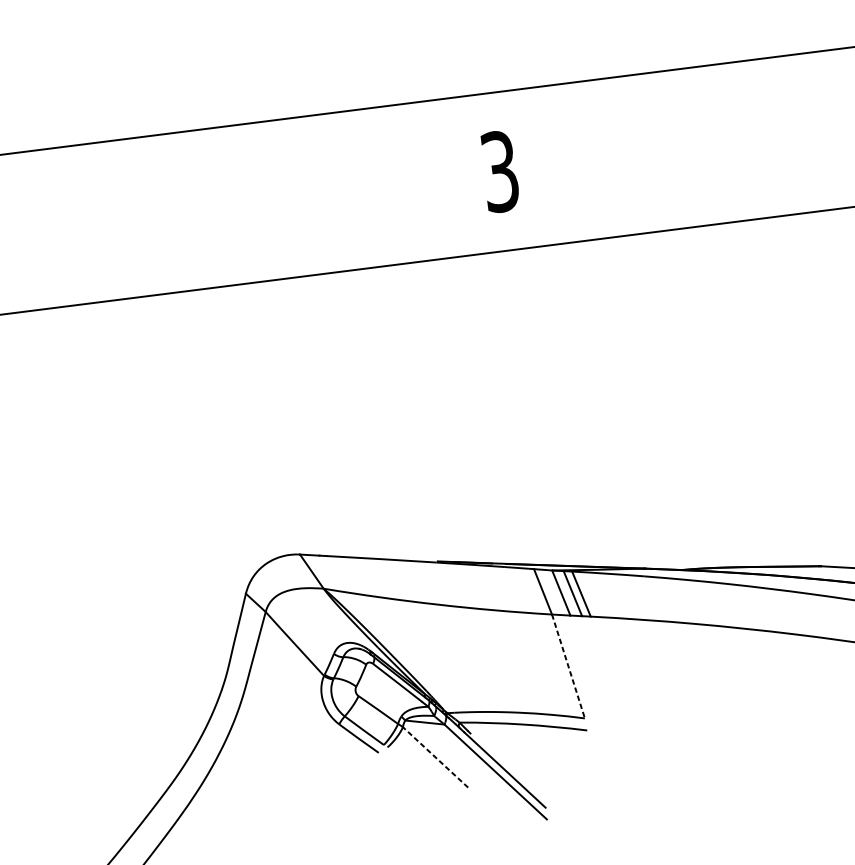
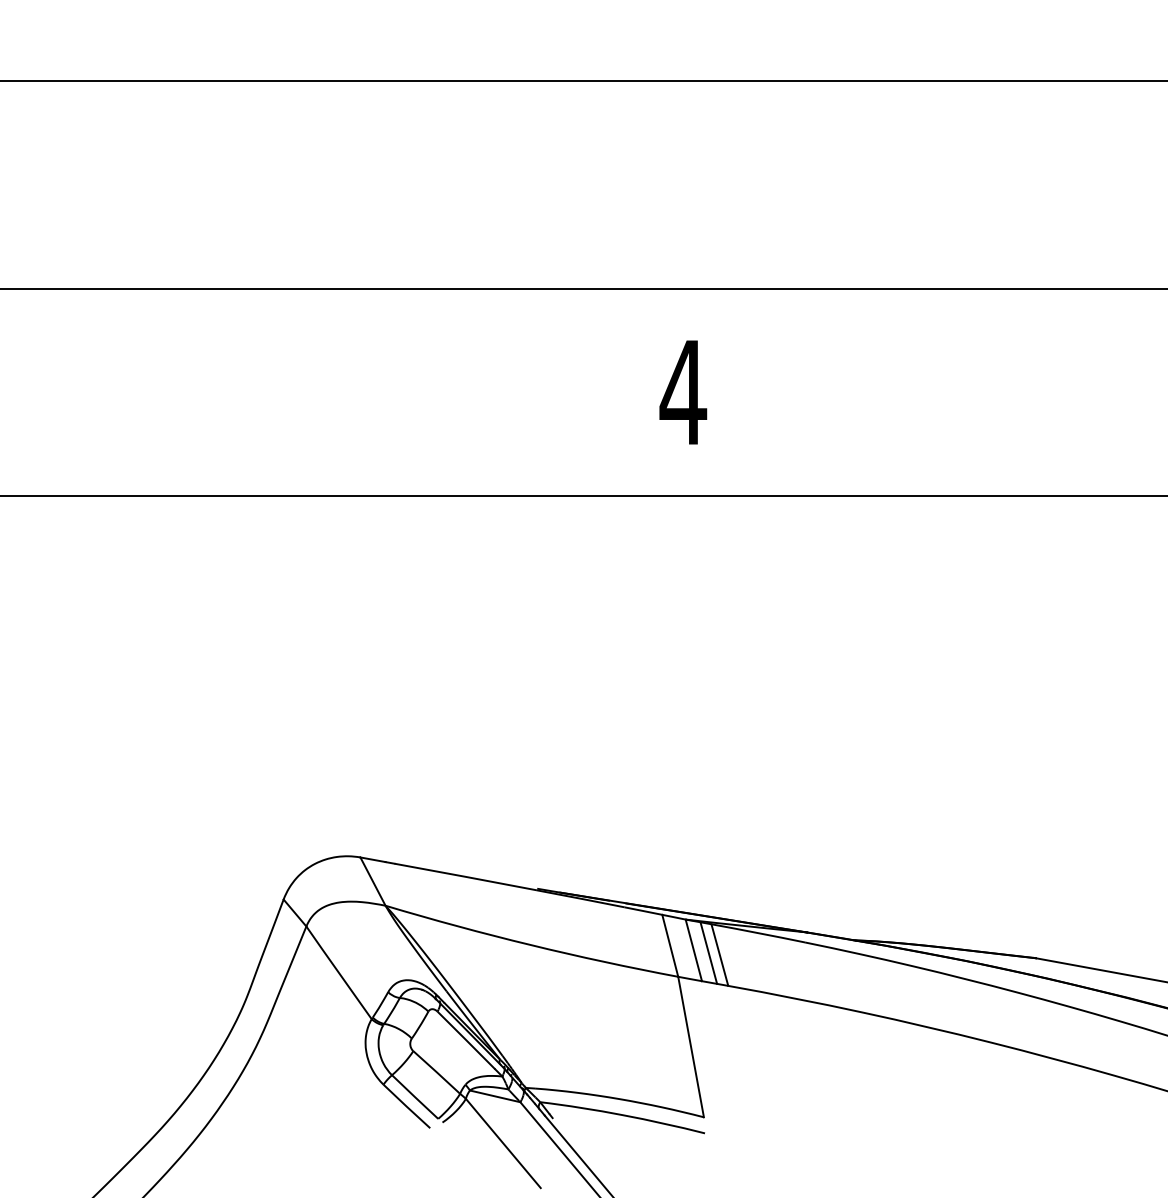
text: (500, 171) -> (683, 392), 3 -> 4
line: (568, 666) -> (691, 1047), dashed -> solid
line: (435, 757) -> (503, 1143), dashed -> solid

